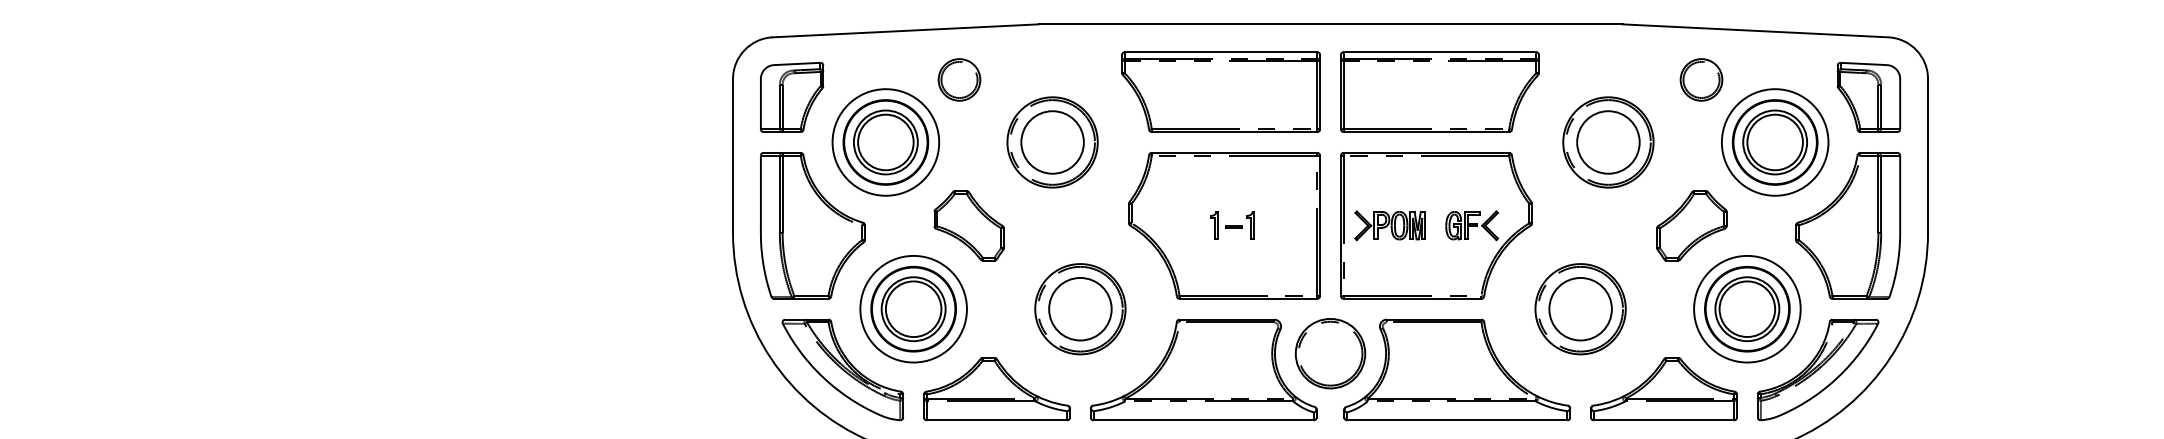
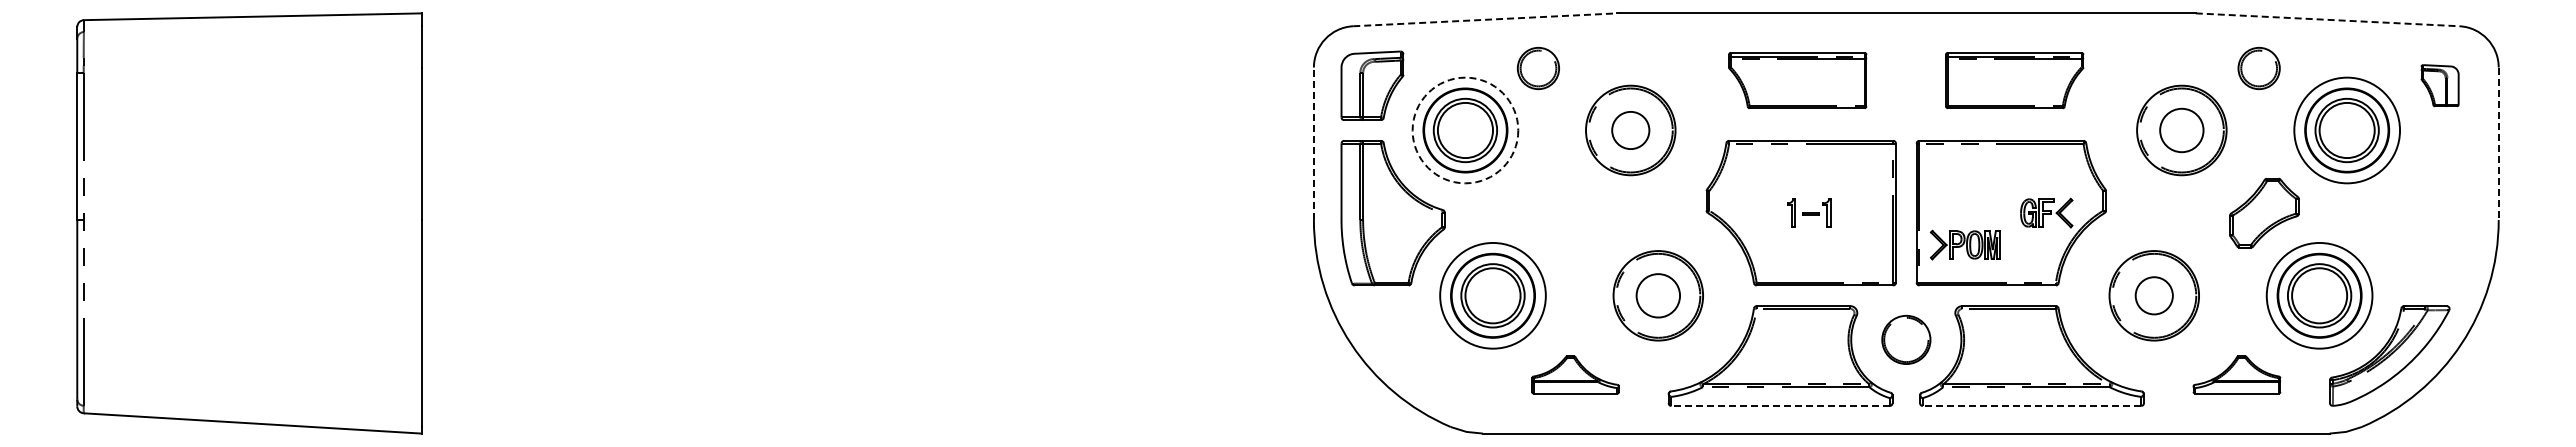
line: (906, 30) -> (1485, 19), solid -> dashed
line: (1755, 30) -> (2327, 19), solid -> dashed
part: (1700, 79) -> (2258, 68), moved
part: (1220, 92) -> (1797, 80), size x0.7
part: (1439, 92) -> (2014, 80), size x0.7
part: (1868, 97) -> (2439, 85), size x0.6
circle: (885, 142) -> (1465, 130), solid -> dashed
circle: (1052, 142) -> (1630, 130), size x0.6
circle: (1608, 142) -> (2181, 130), size x0.7
line: (732, 155) -> (1313, 143), solid -> dashed
line: (1927, 156) -> (2498, 144), solid -> dashed
part: (968, 225) -> (1547, 212), removed
part: (1390, 225) -> (1965, 244), moved
part: (1848, 226) -> (2419, 213), removed
circle: (1080, 308) -> (1658, 295), size x0.7
circle: (1580, 308) -> (2154, 295), size x0.6
part: (1330, 353) -> (1906, 339), size x0.7
part: (842, 369) -> (1422, 355), removed
part: (996, 388) -> (1575, 374), size x0.6
part: (1663, 388) -> (2236, 374), size x0.6
line: (1203, 419) -> (1780, 405), solid -> dashed
line: (1456, 419) -> (2031, 405), solid -> dashed

